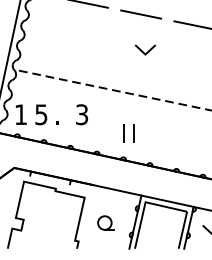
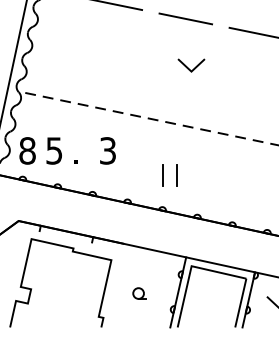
text: (20, 114) -> (27, 150), 1 -> 8
part: (106, 222) -> (139, 293), size x0.6

